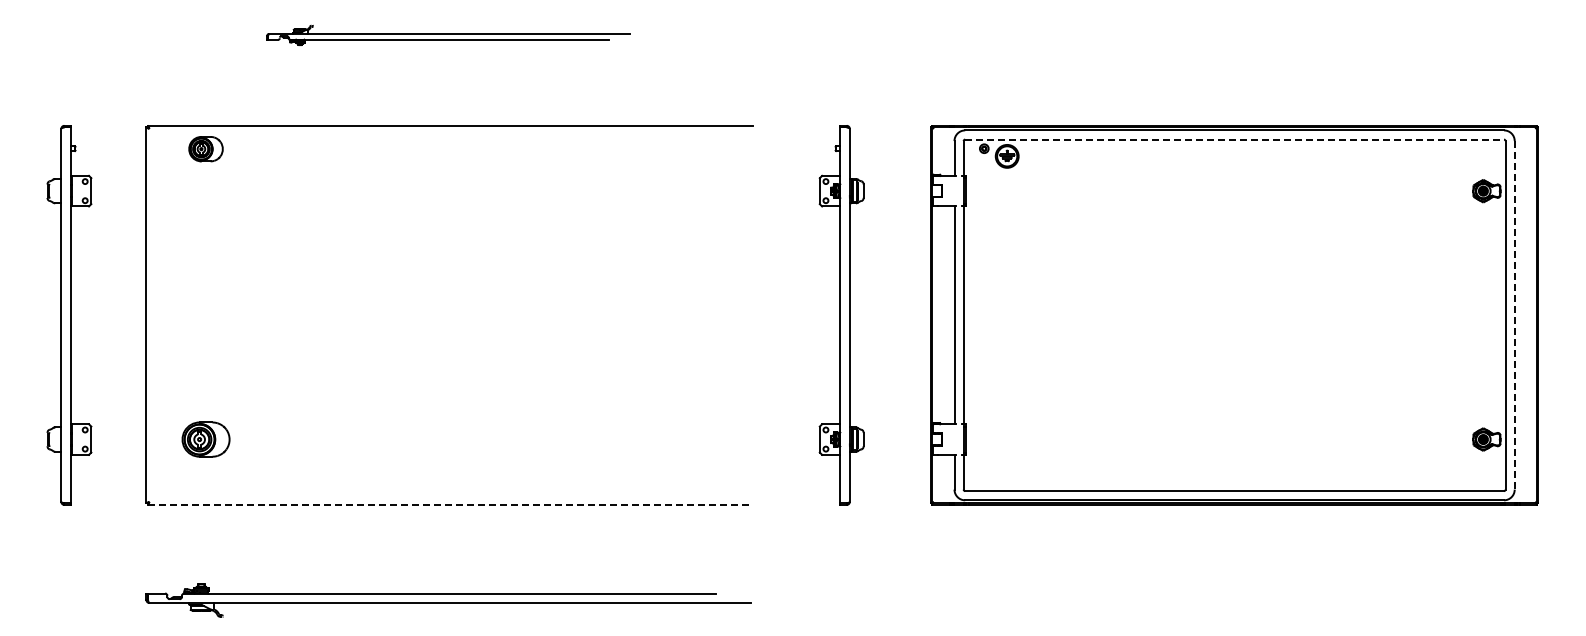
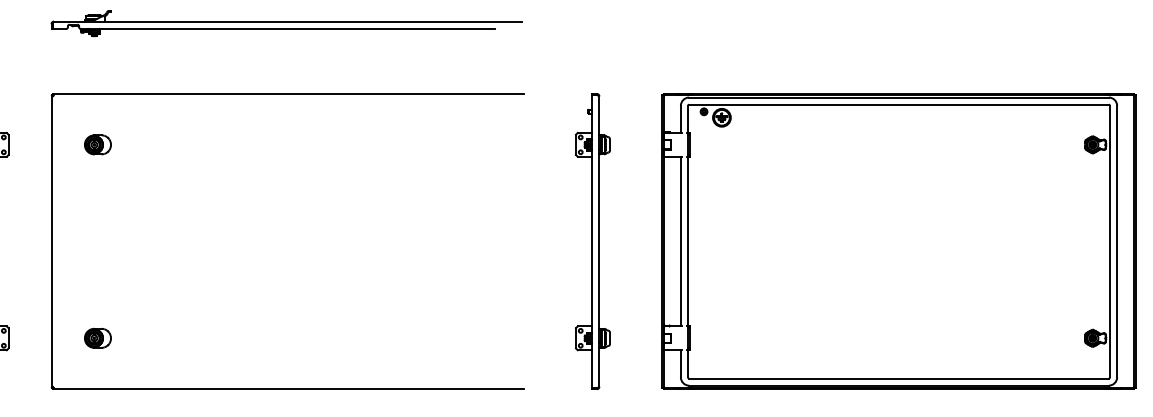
part: (448, 35) -> (286, 23), size x1.67
line: (1235, 139) -> (899, 104), dashed -> solid
part: (205, 149) -> (97, 145), moved
line: (1514, 315) -> (1116, 241), dashed -> solid
part: (205, 439) -> (97, 338), size x0.71
line: (450, 504) -> (288, 388), dashed -> solid

